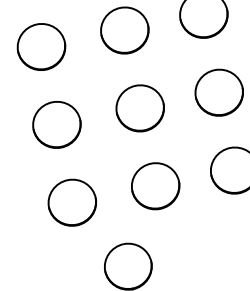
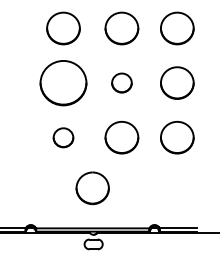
part: (139, 107) -> (121, 82), size x0.6
part: (56, 124) -> (63, 82), size x1.4
part: (72, 202) -> (63, 137), size x0.6

